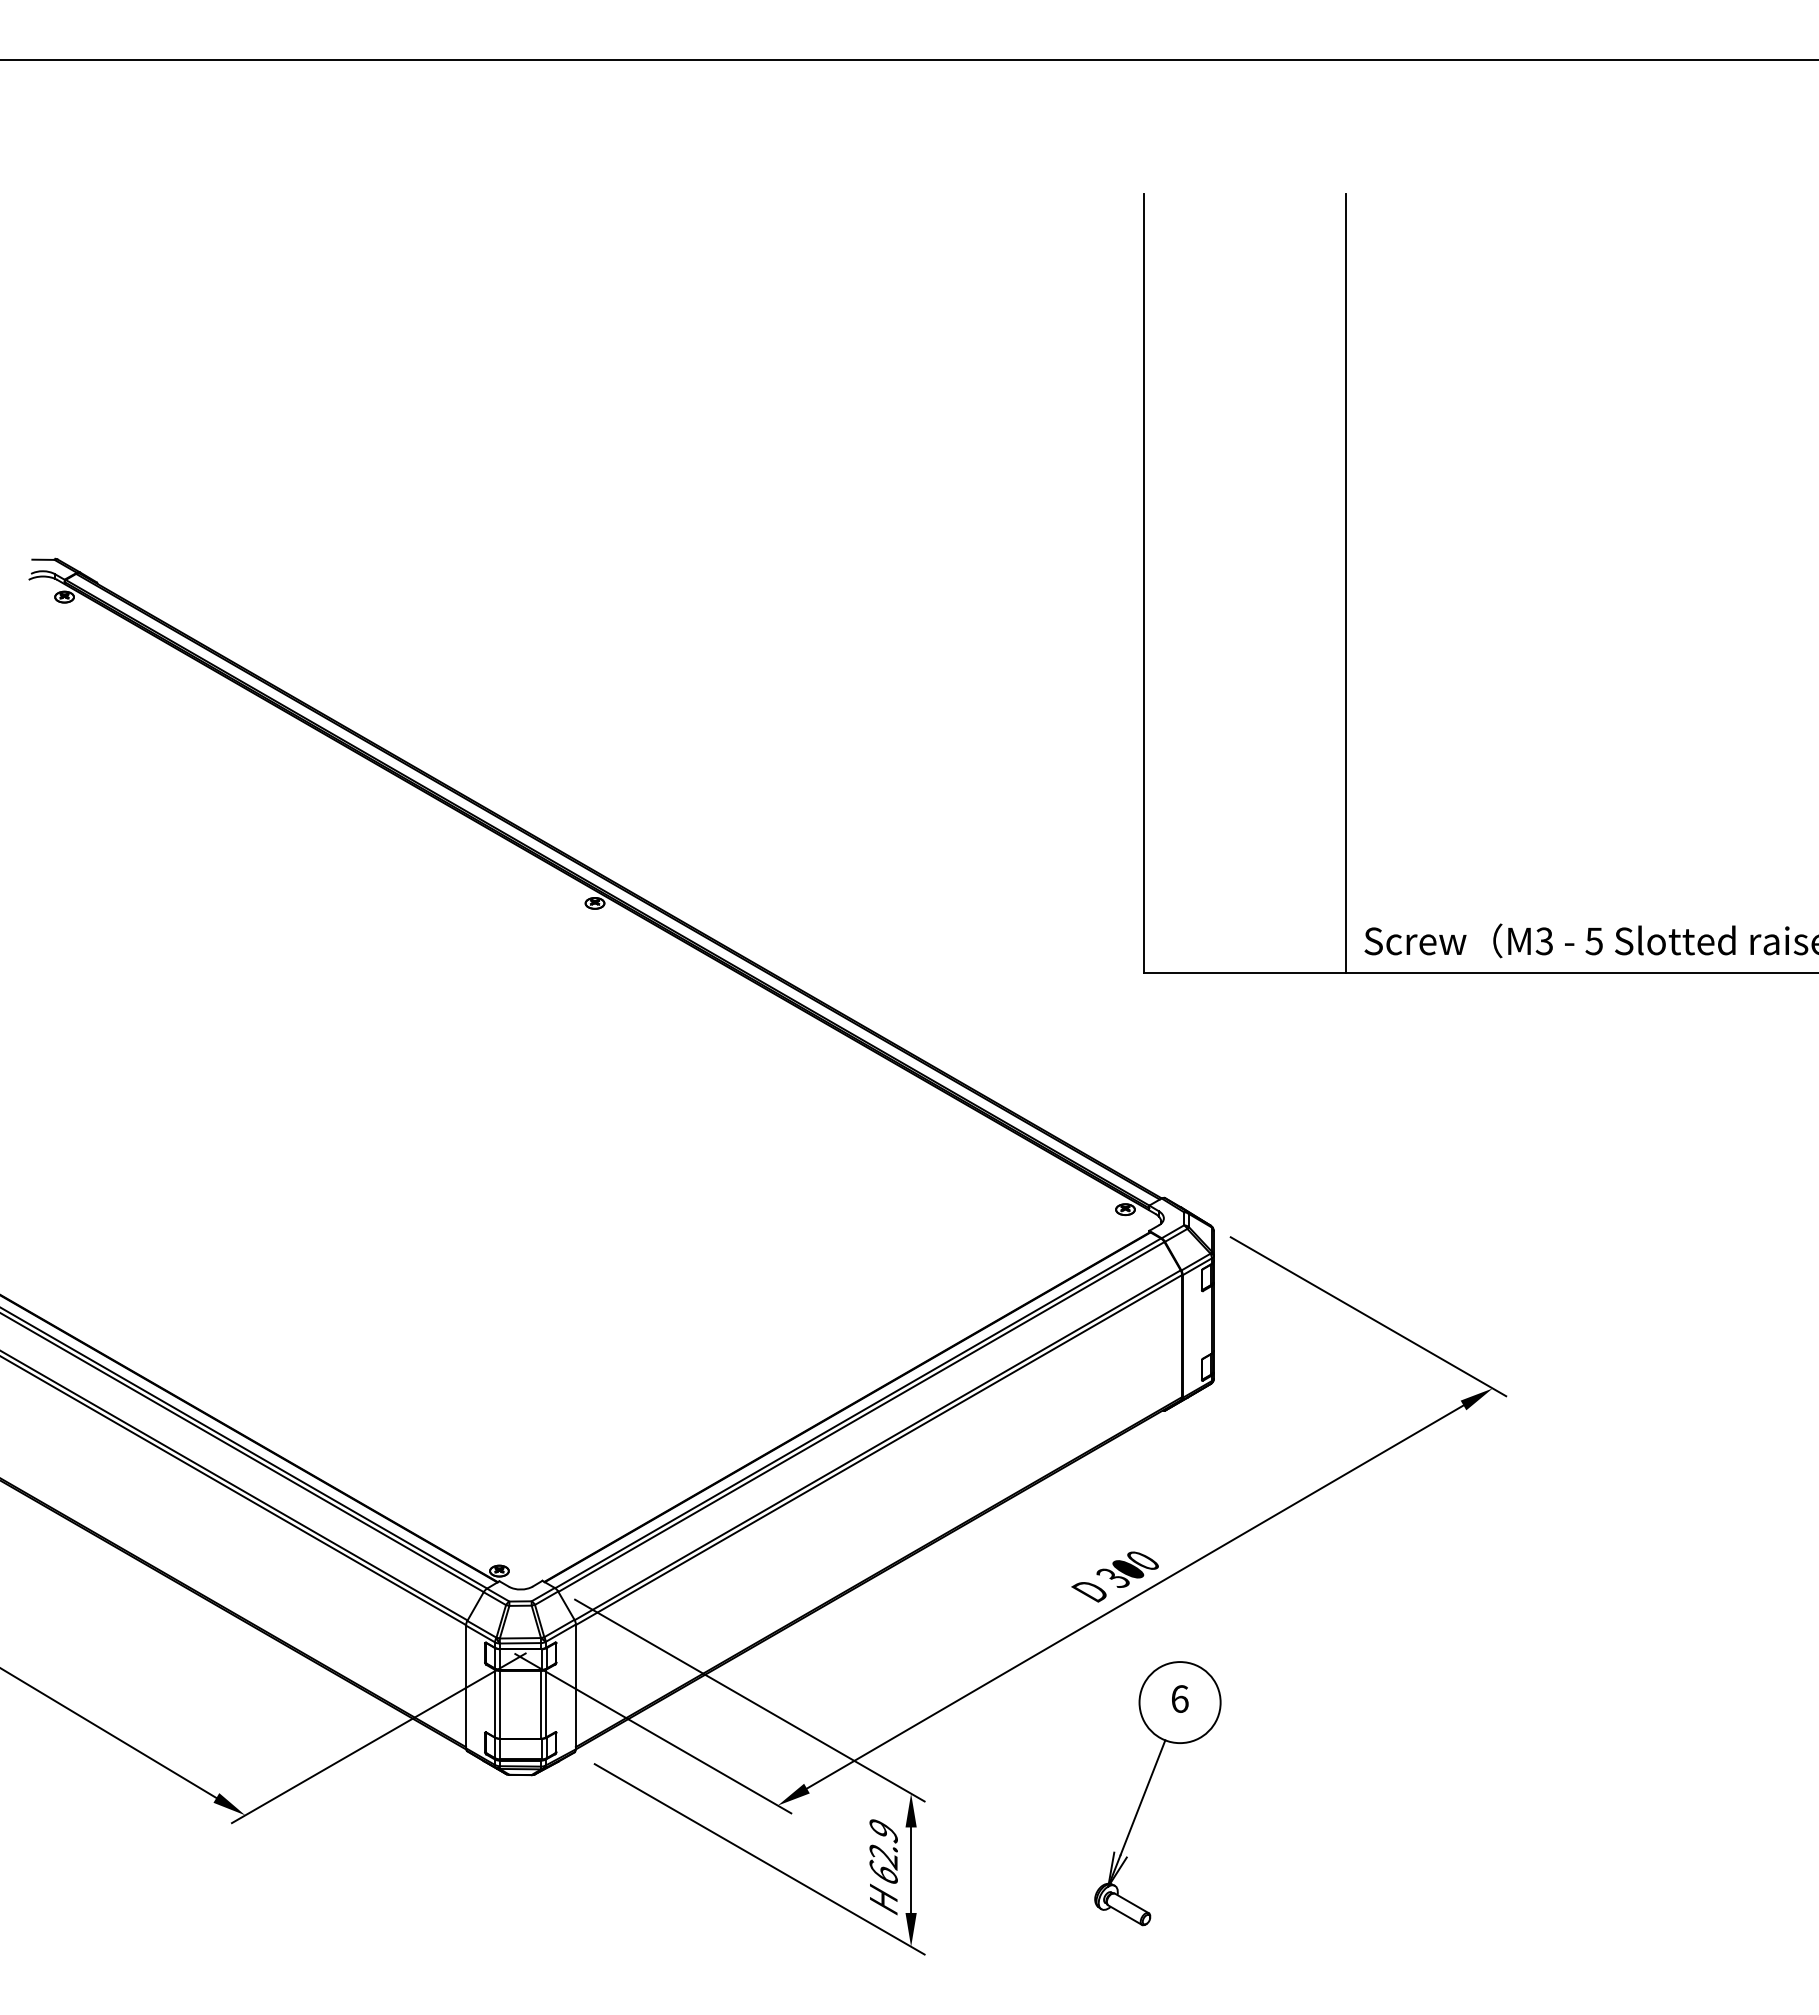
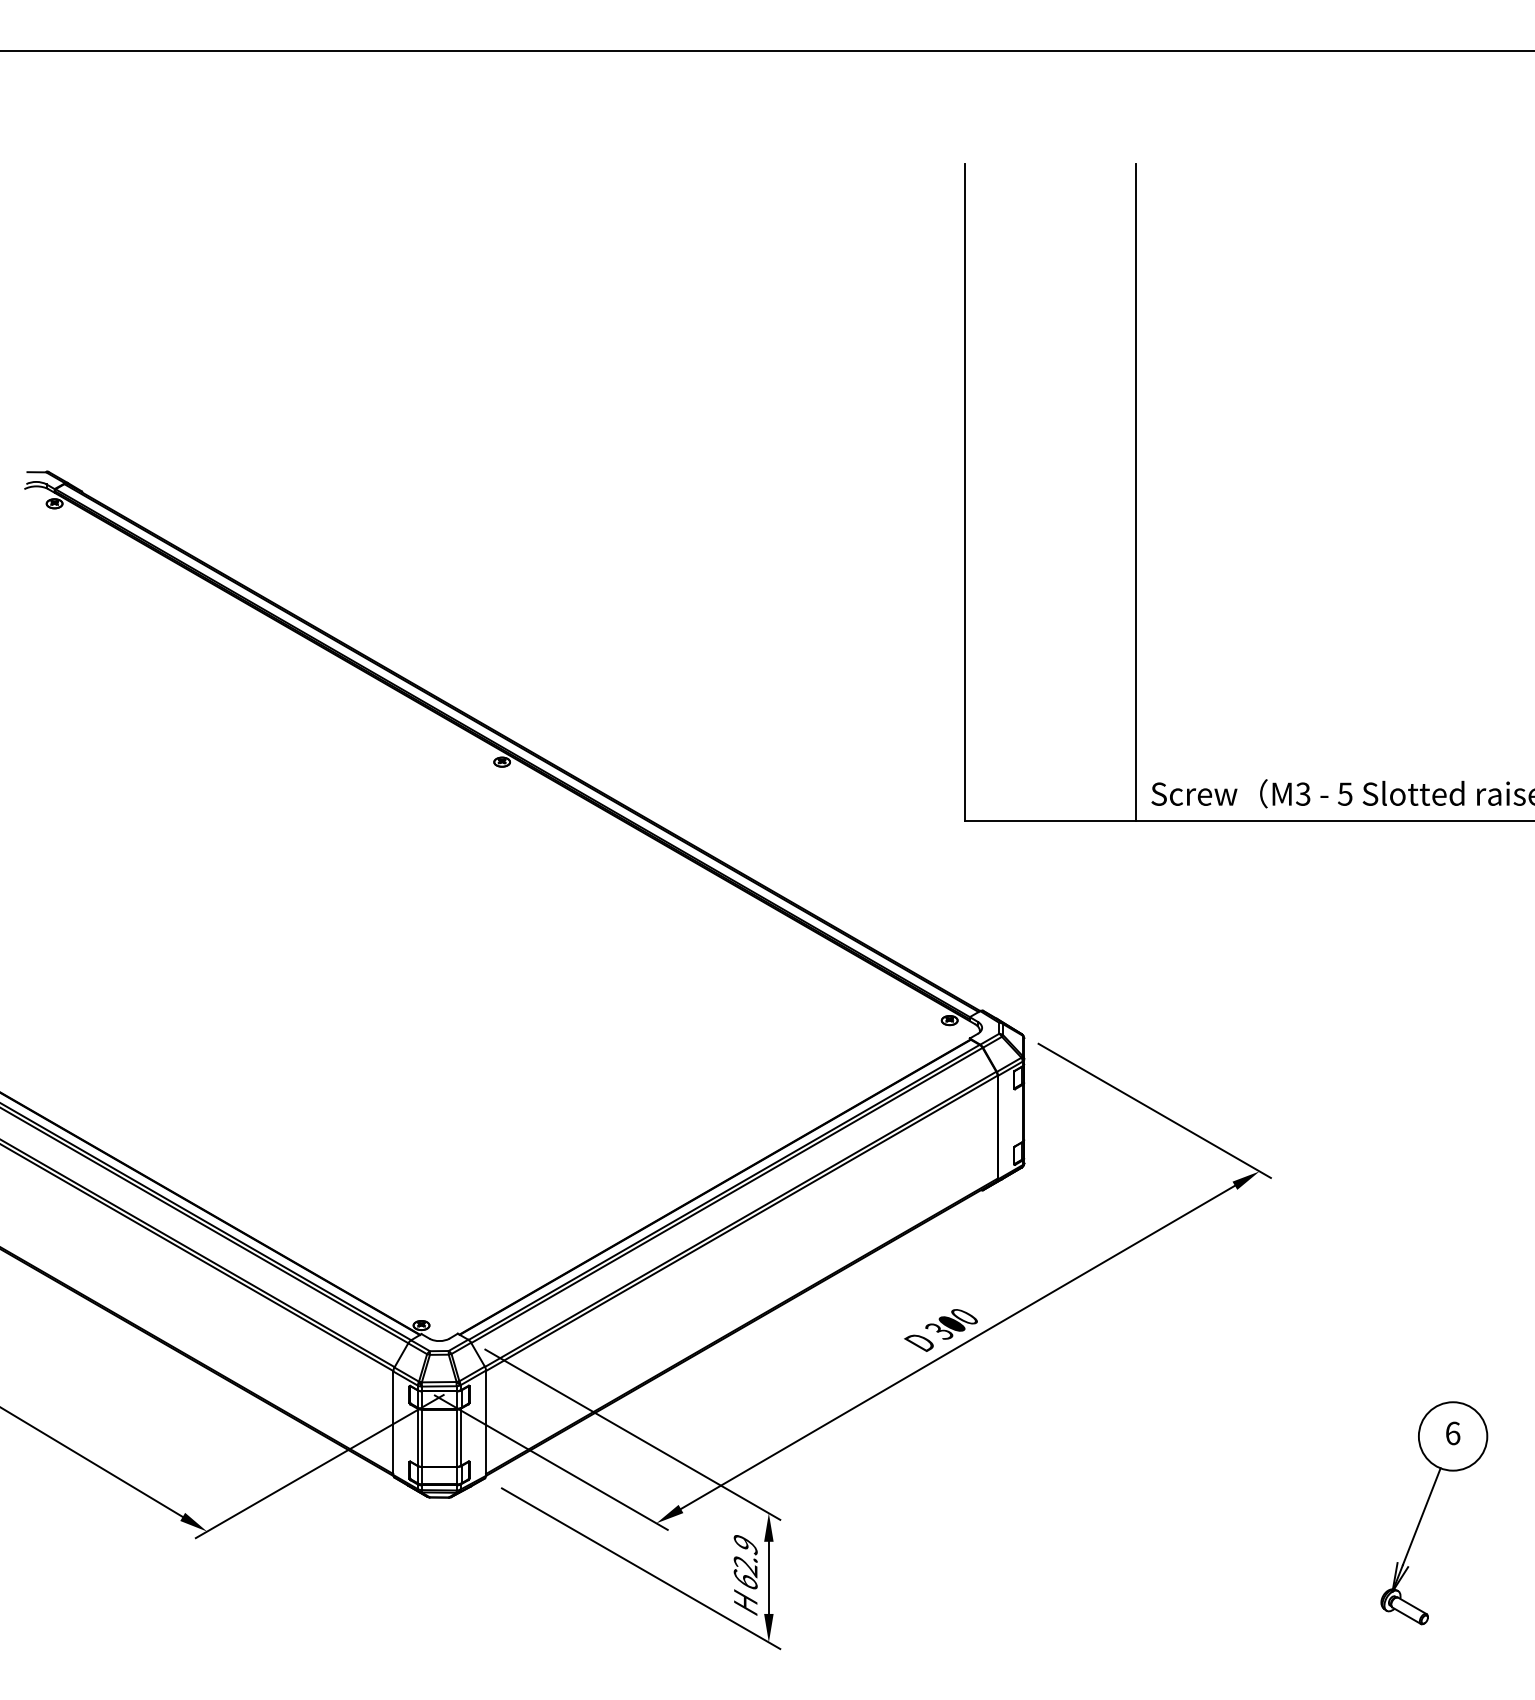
part: (1147, 1789) -> (1425, 1509), moved

